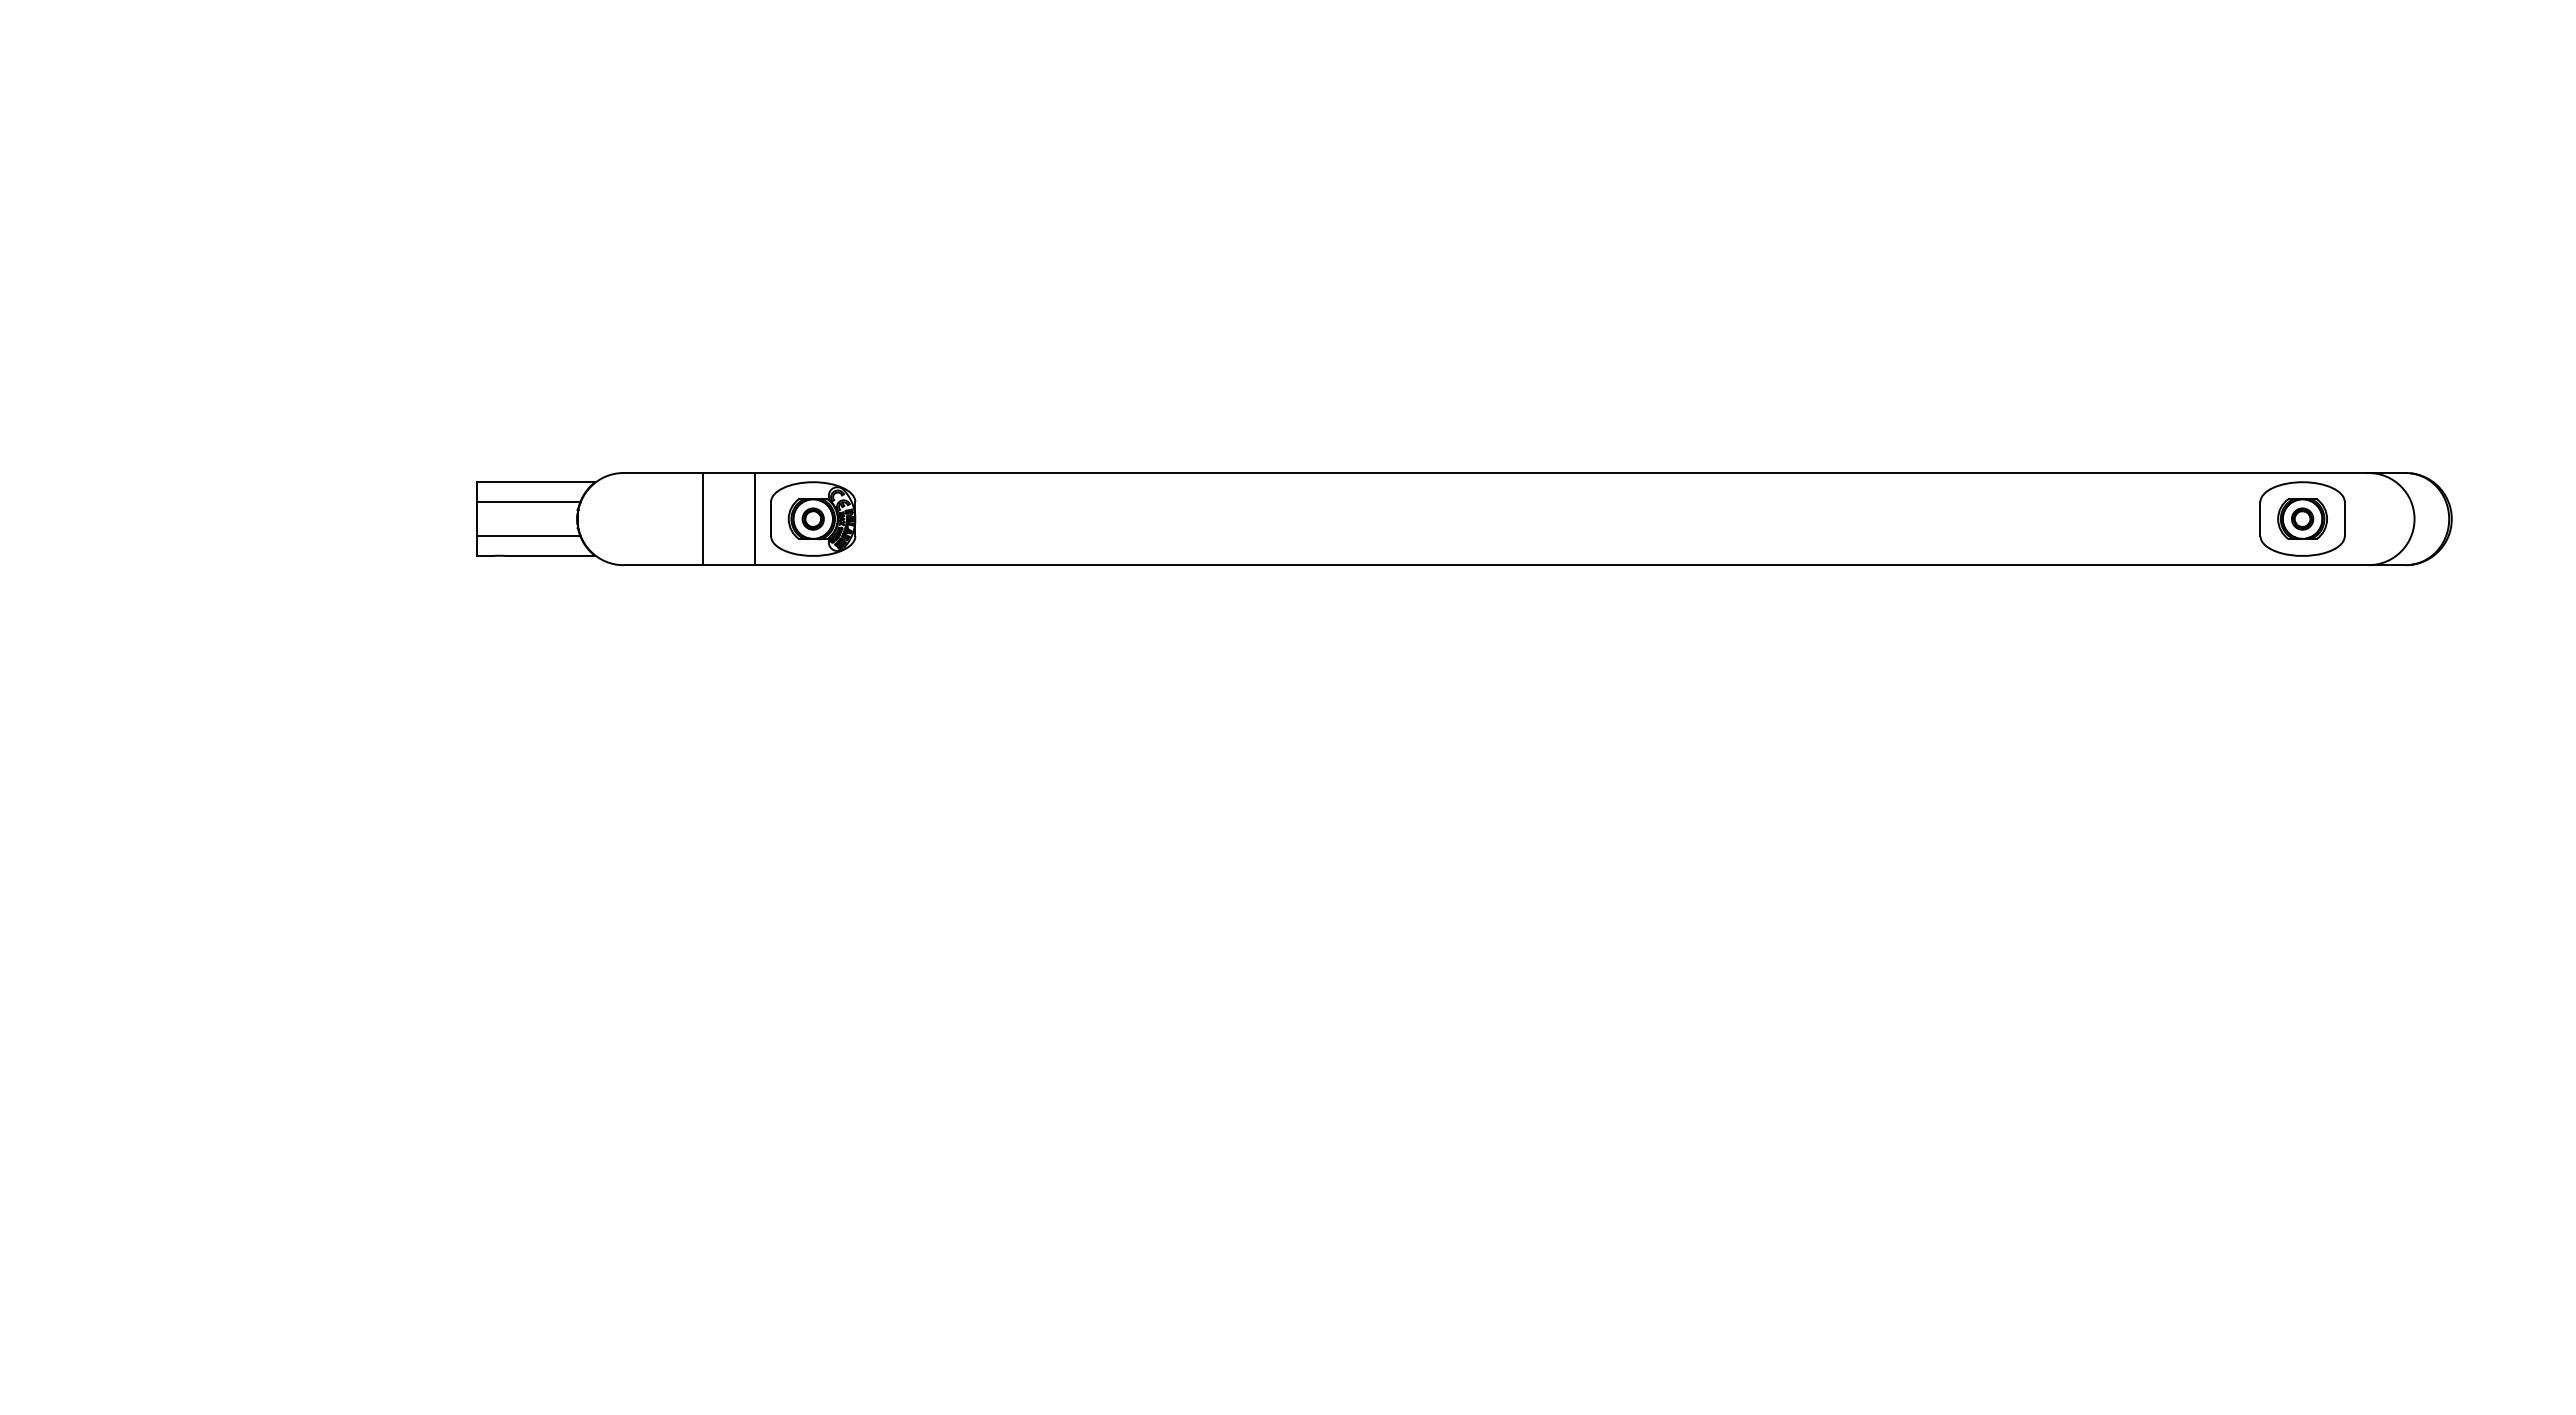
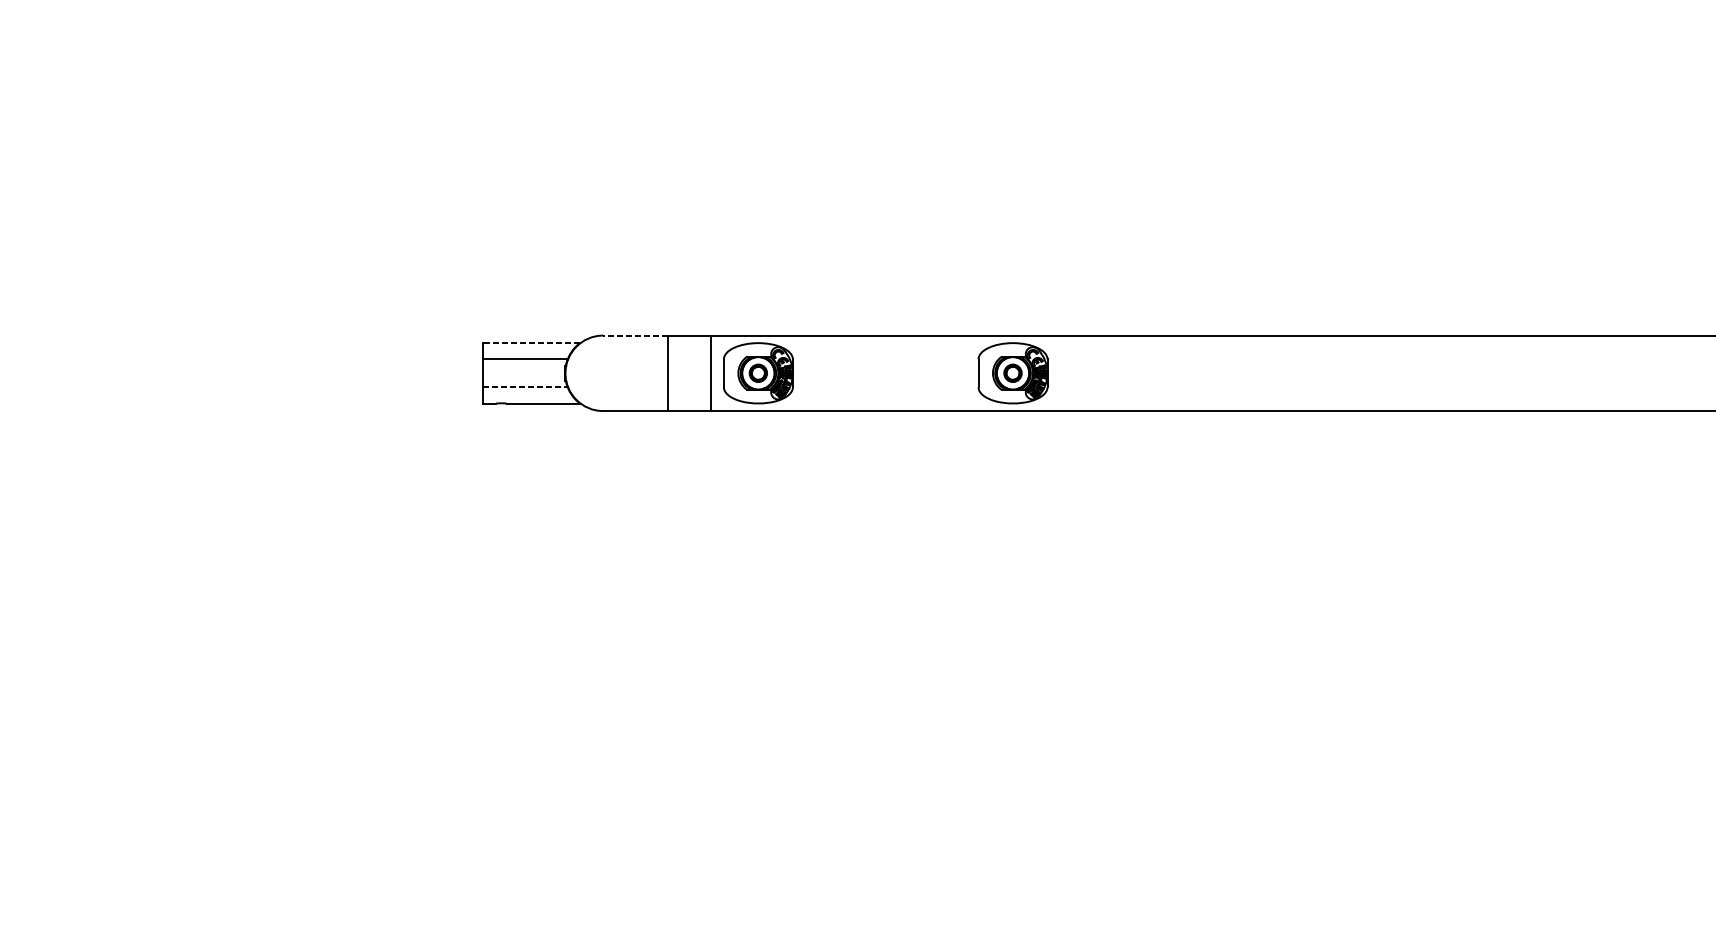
line: (663, 473) -> (635, 335), solid -> dashed
line: (535, 482) -> (531, 343), solid -> dashed
part: (1124, 518) -> (1013, 372), added
line: (528, 536) -> (525, 387), solid -> dashed

